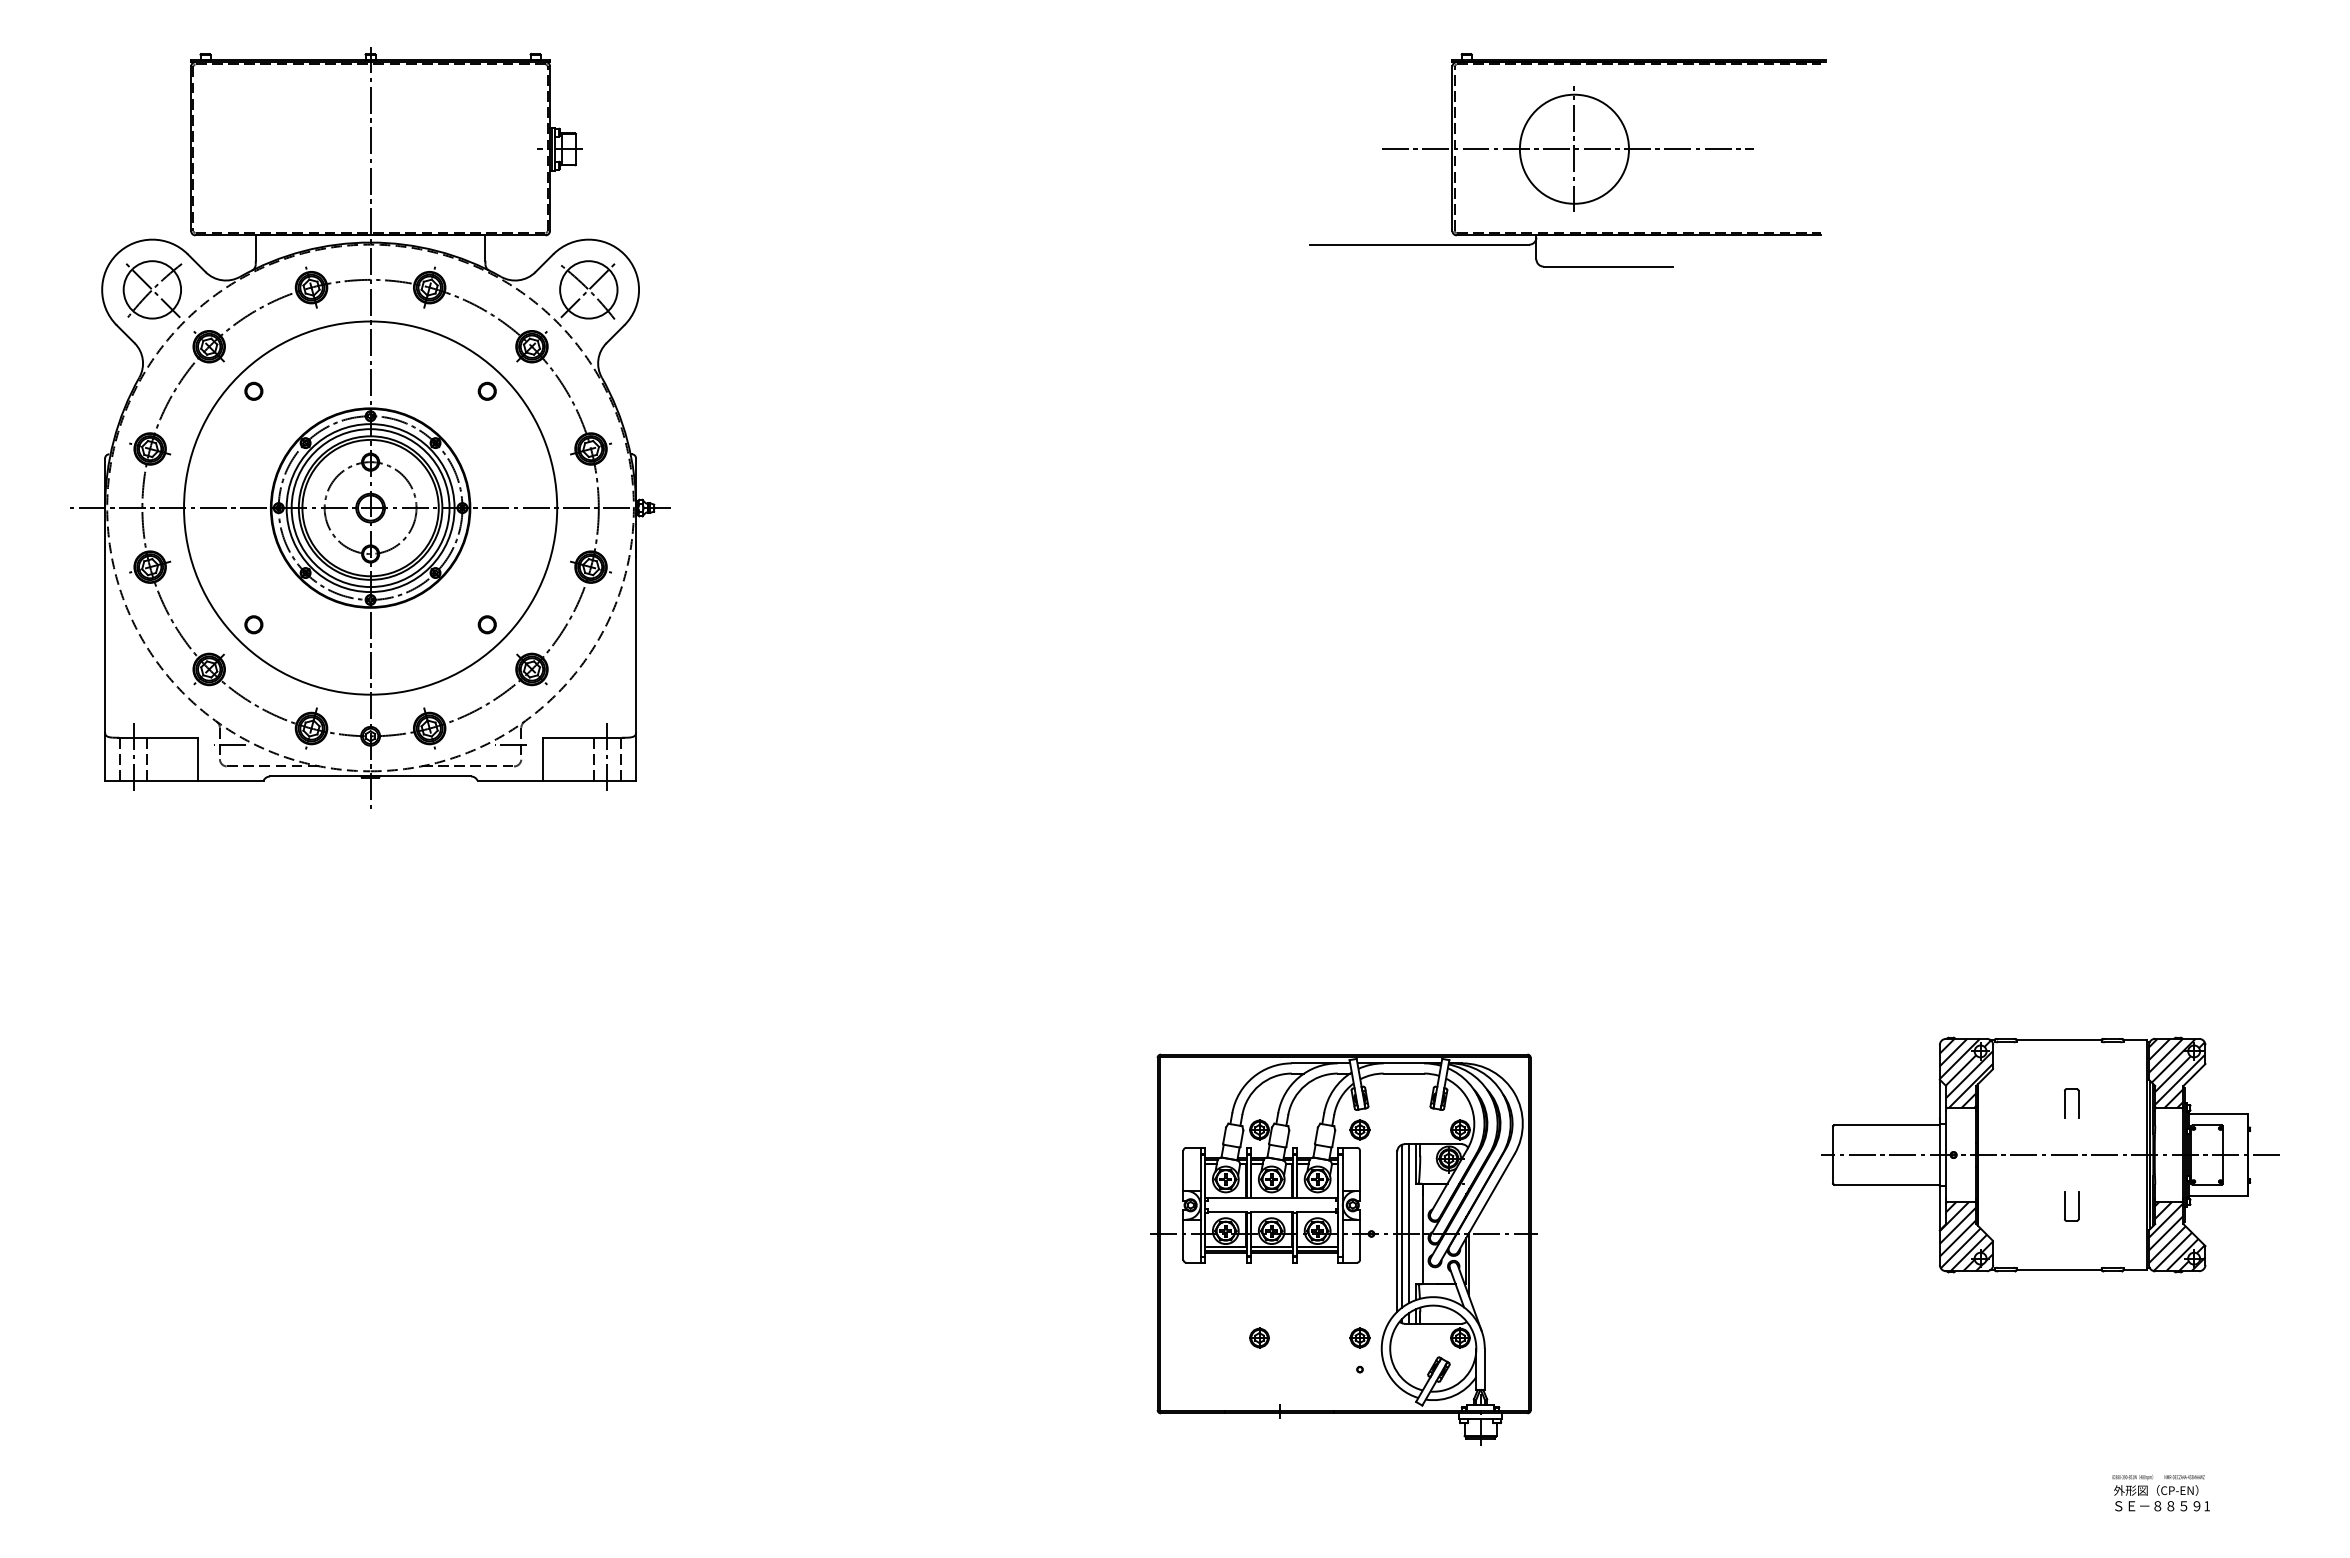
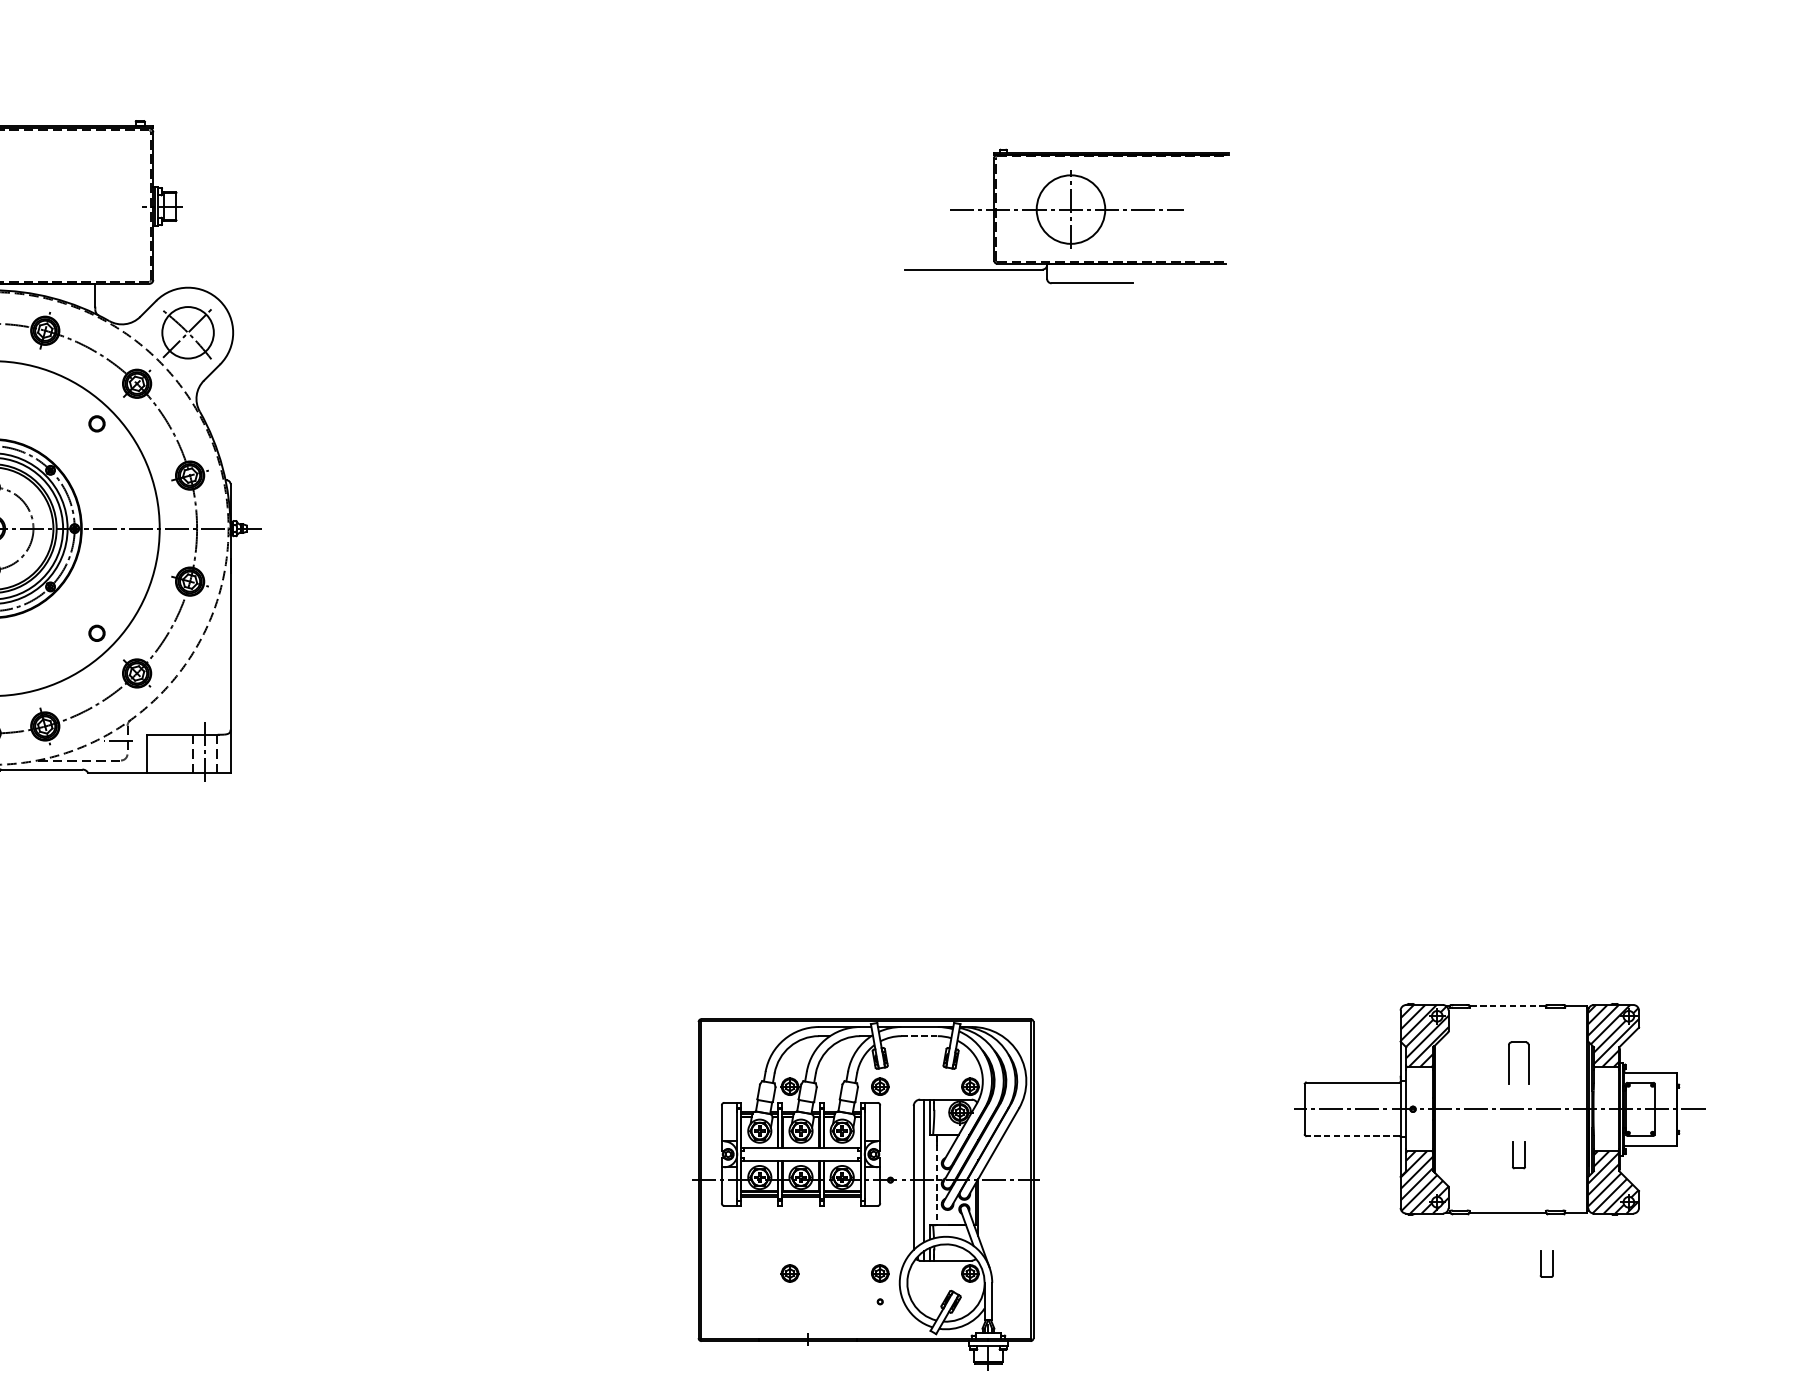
part: (1567, 160) -> (1066, 216), size x0.7
line: (2058, 1039) -> (1507, 1005), solid -> dashed
line: (1404, 1073) -> (920, 1036), solid -> dashed
part: (2071, 1103) -> (1518, 1063), size x1.6
line: (1885, 1184) -> (1351, 1135), solid -> dashed
line: (1401, 1225) -> (917, 1172), removed
line: (1423, 1234) -> (937, 1180), solid -> dashed
part: (2102, 1327) -> (1546, 1264), added

